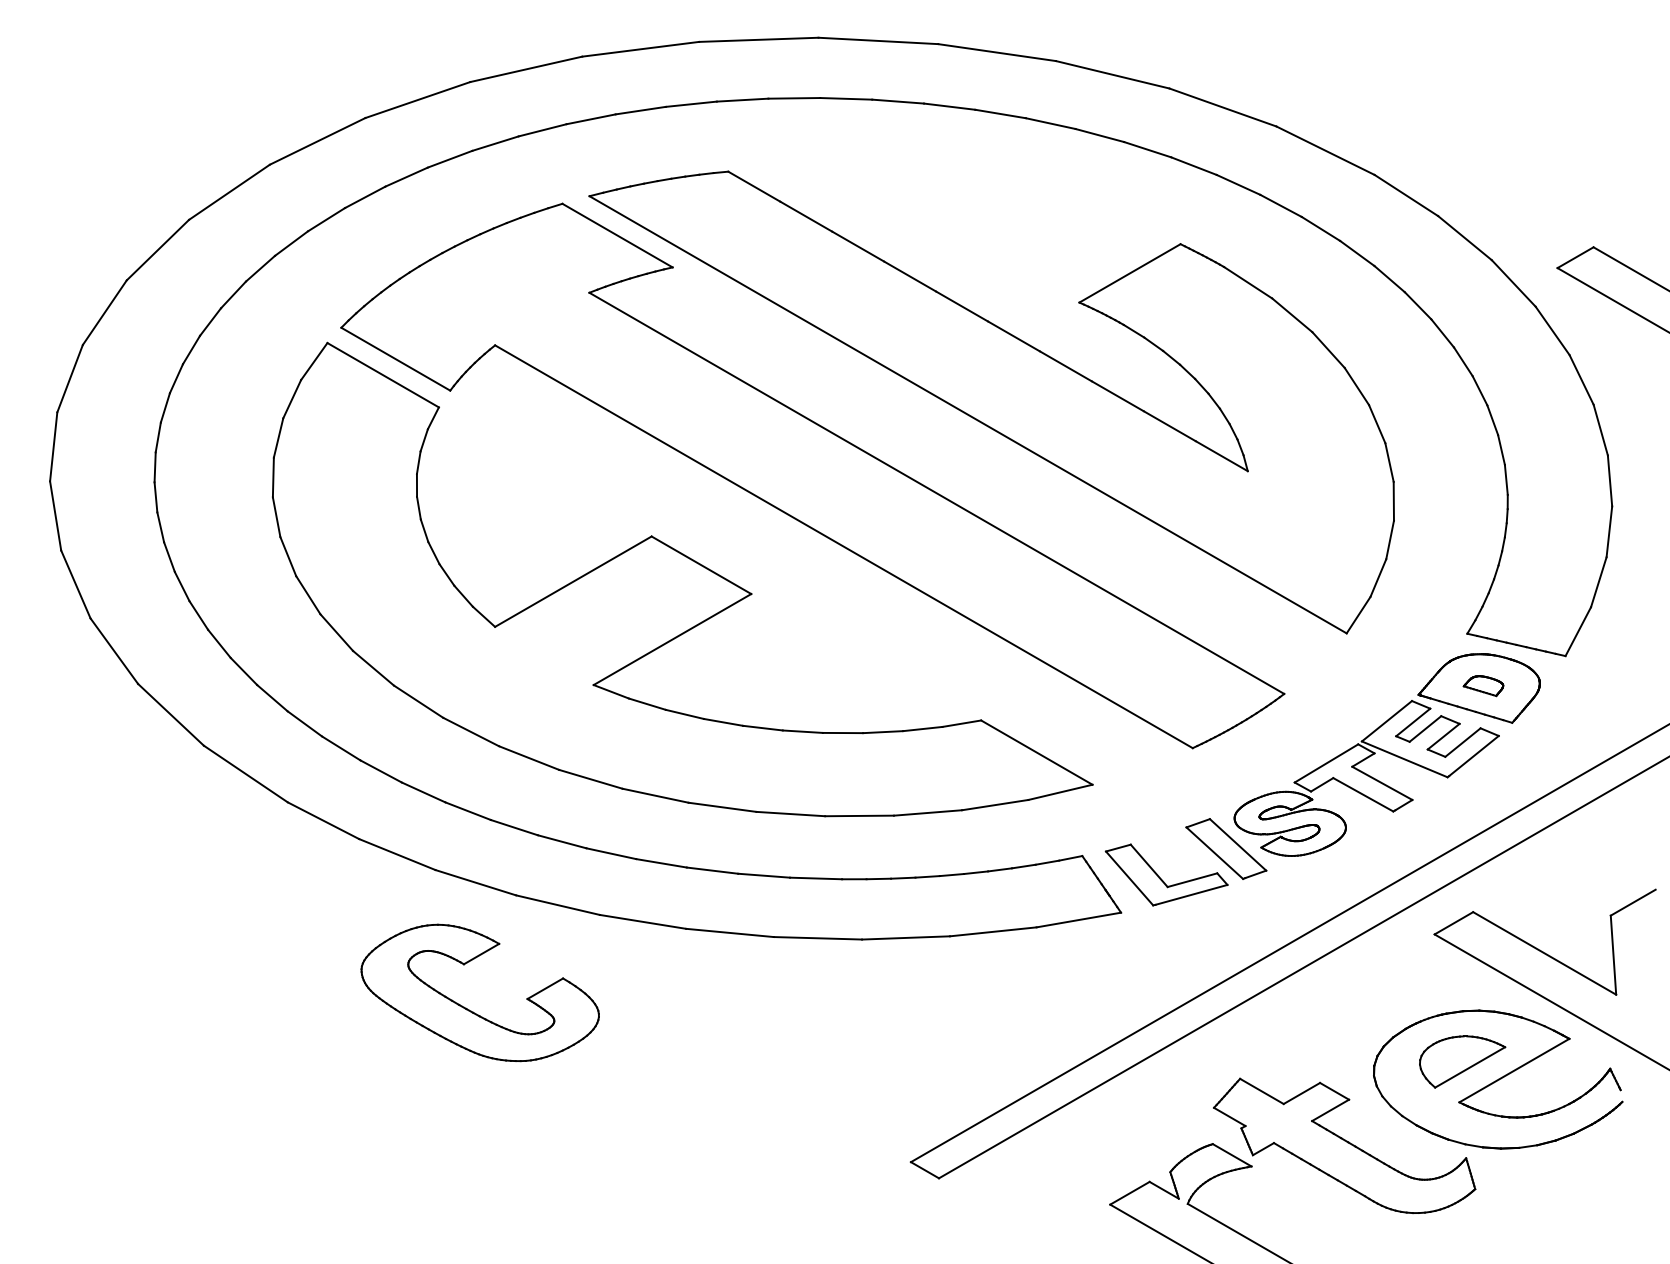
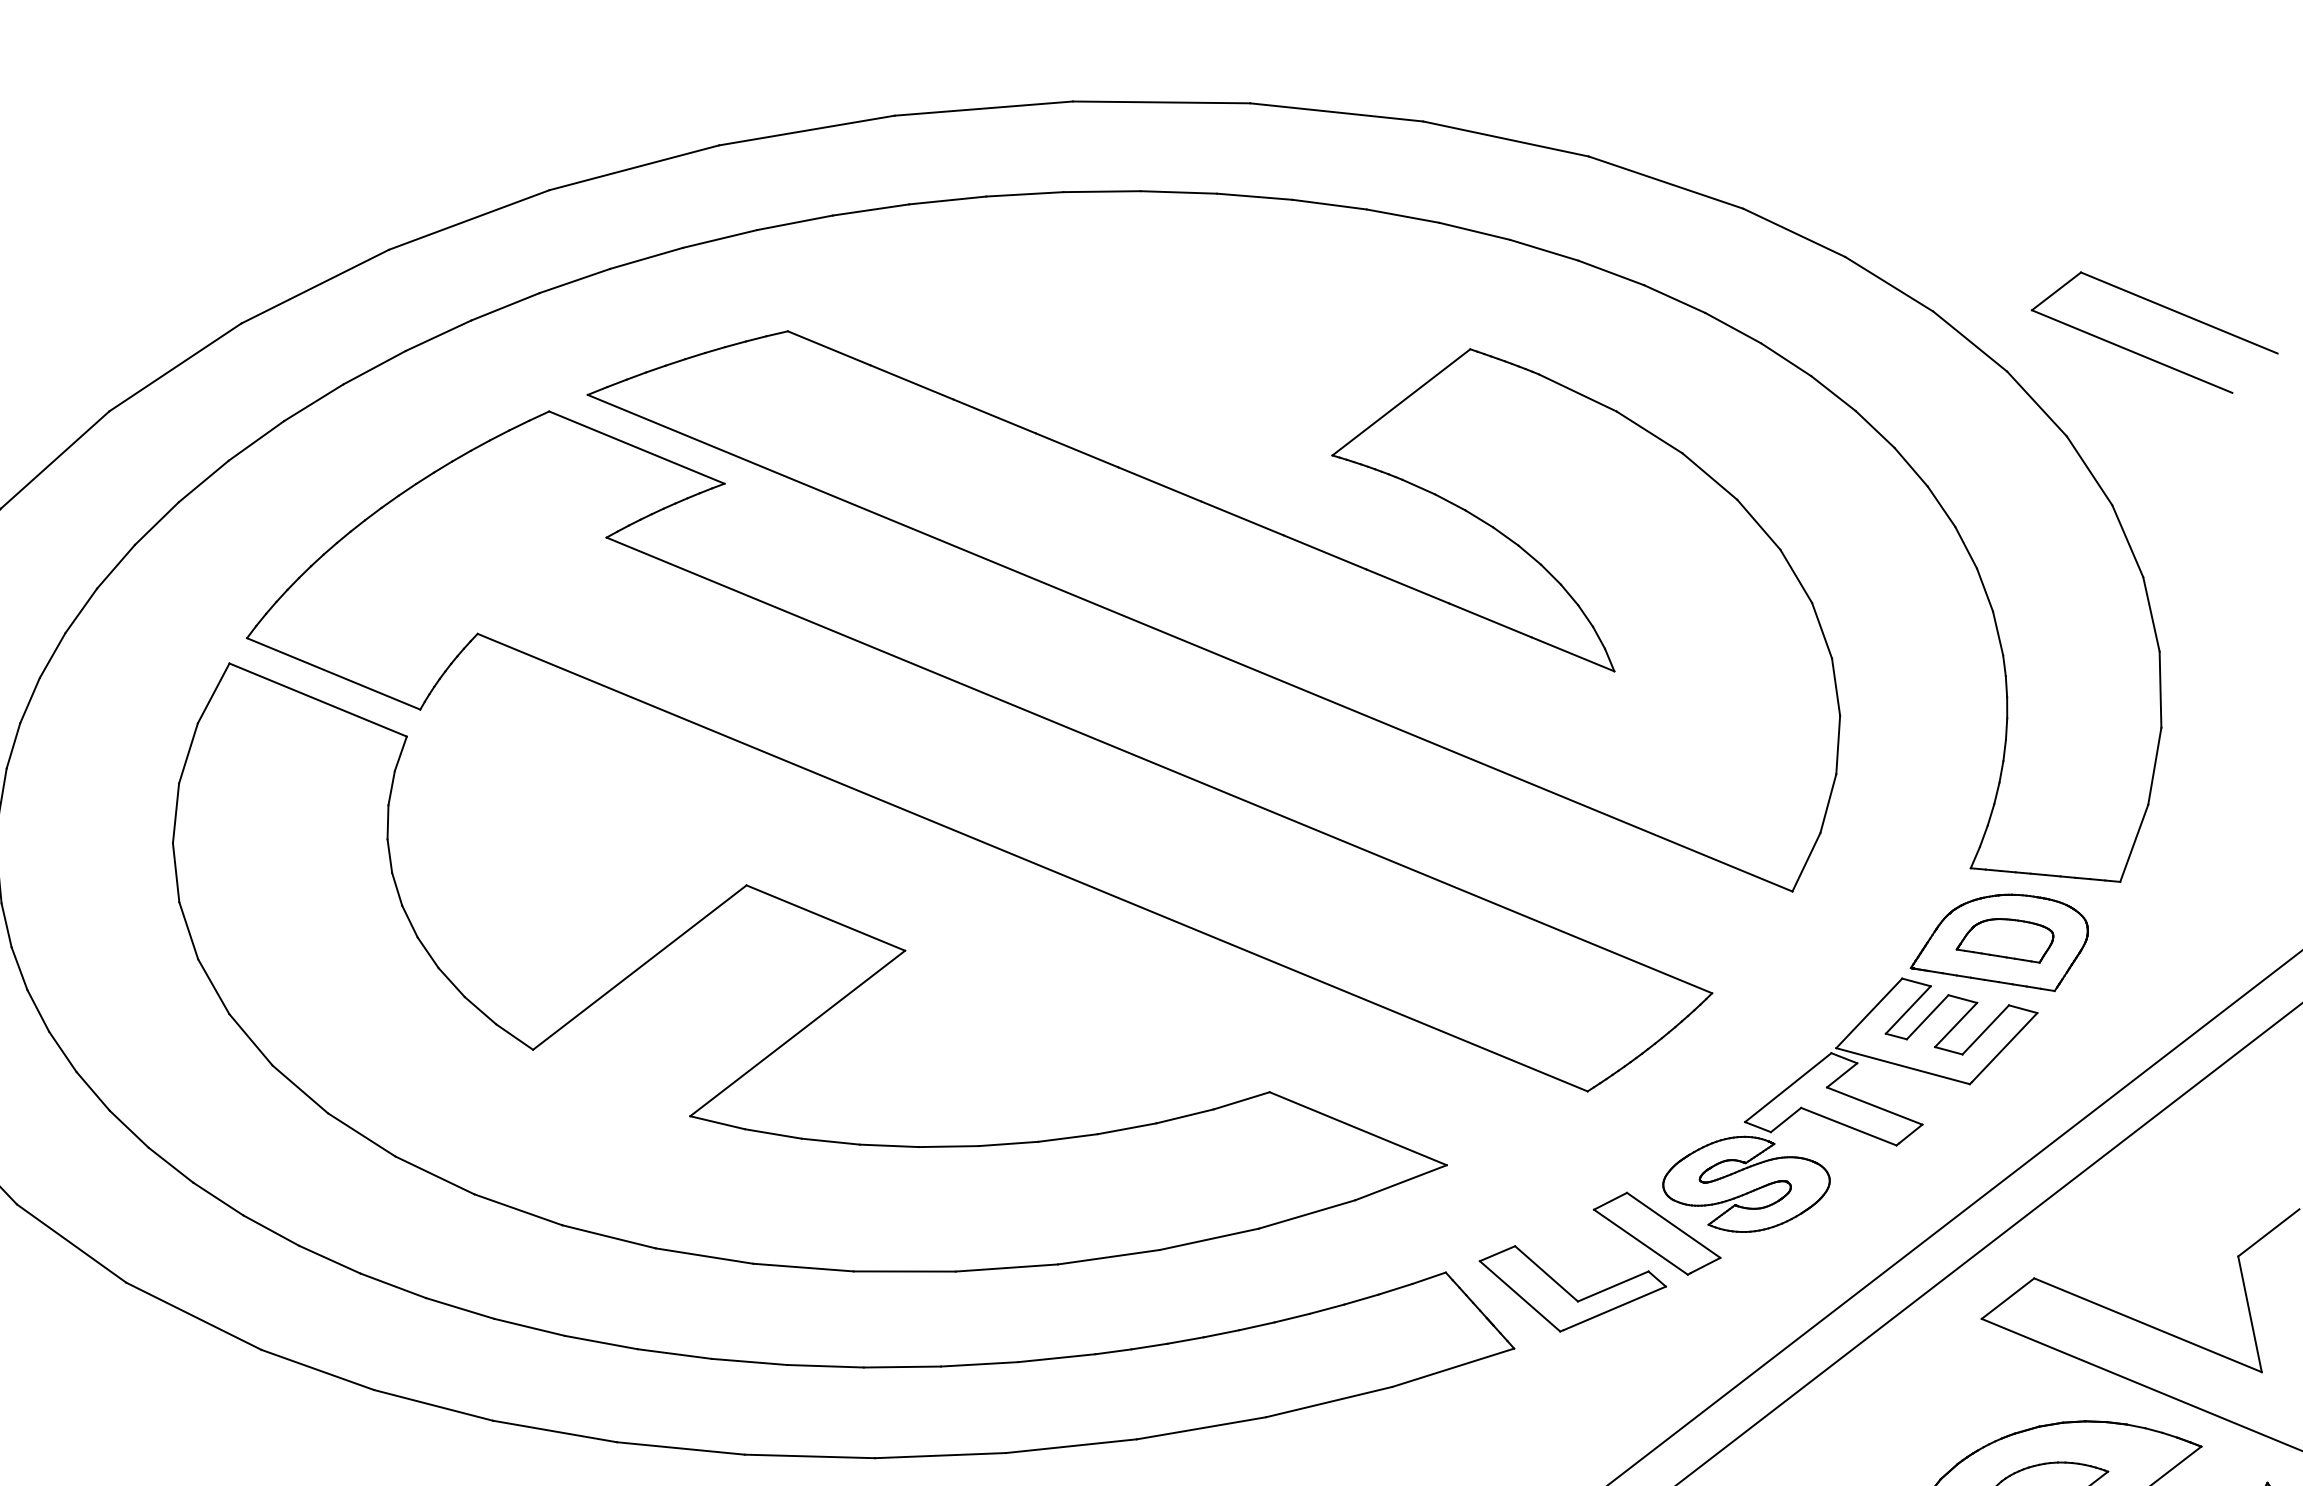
part: (1483, 685) -> (2004, 941), size x1.67

